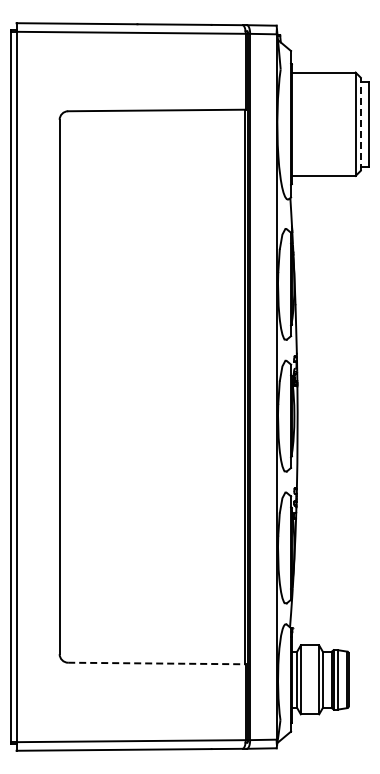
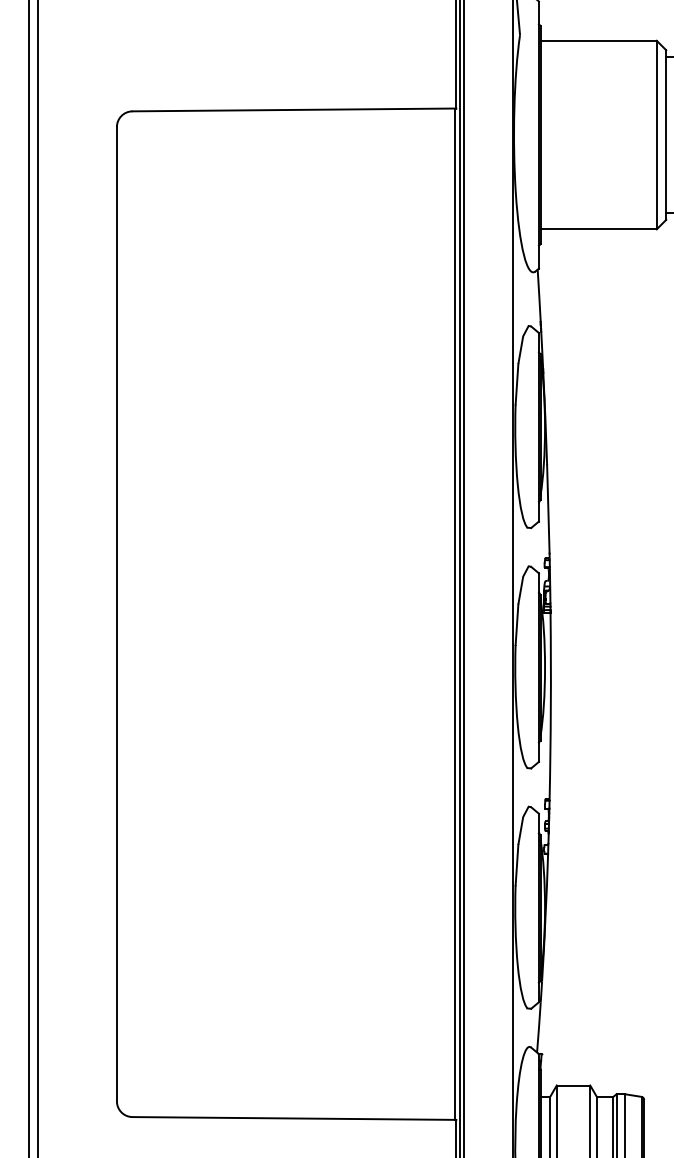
line: (360, 124) -> (665, 135), dashed -> solid
line: (156, 663) -> (293, 1118), dashed -> solid

